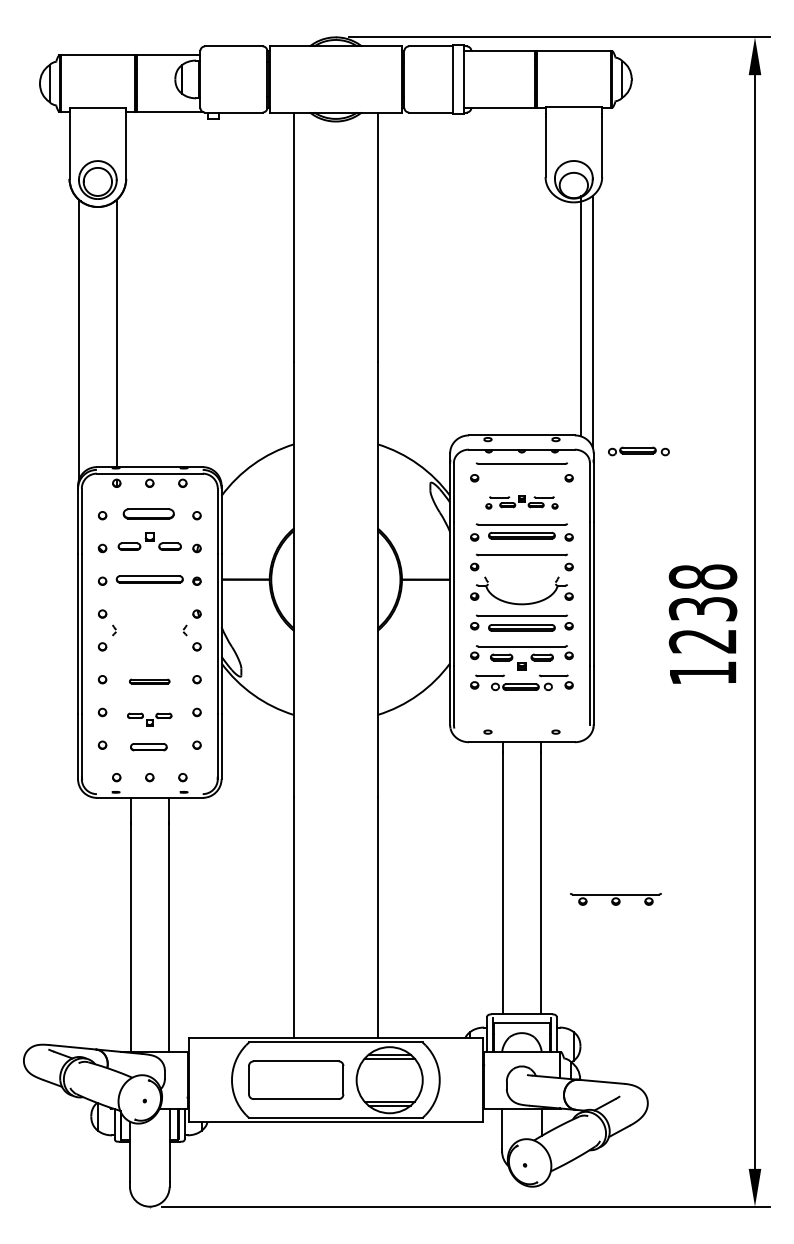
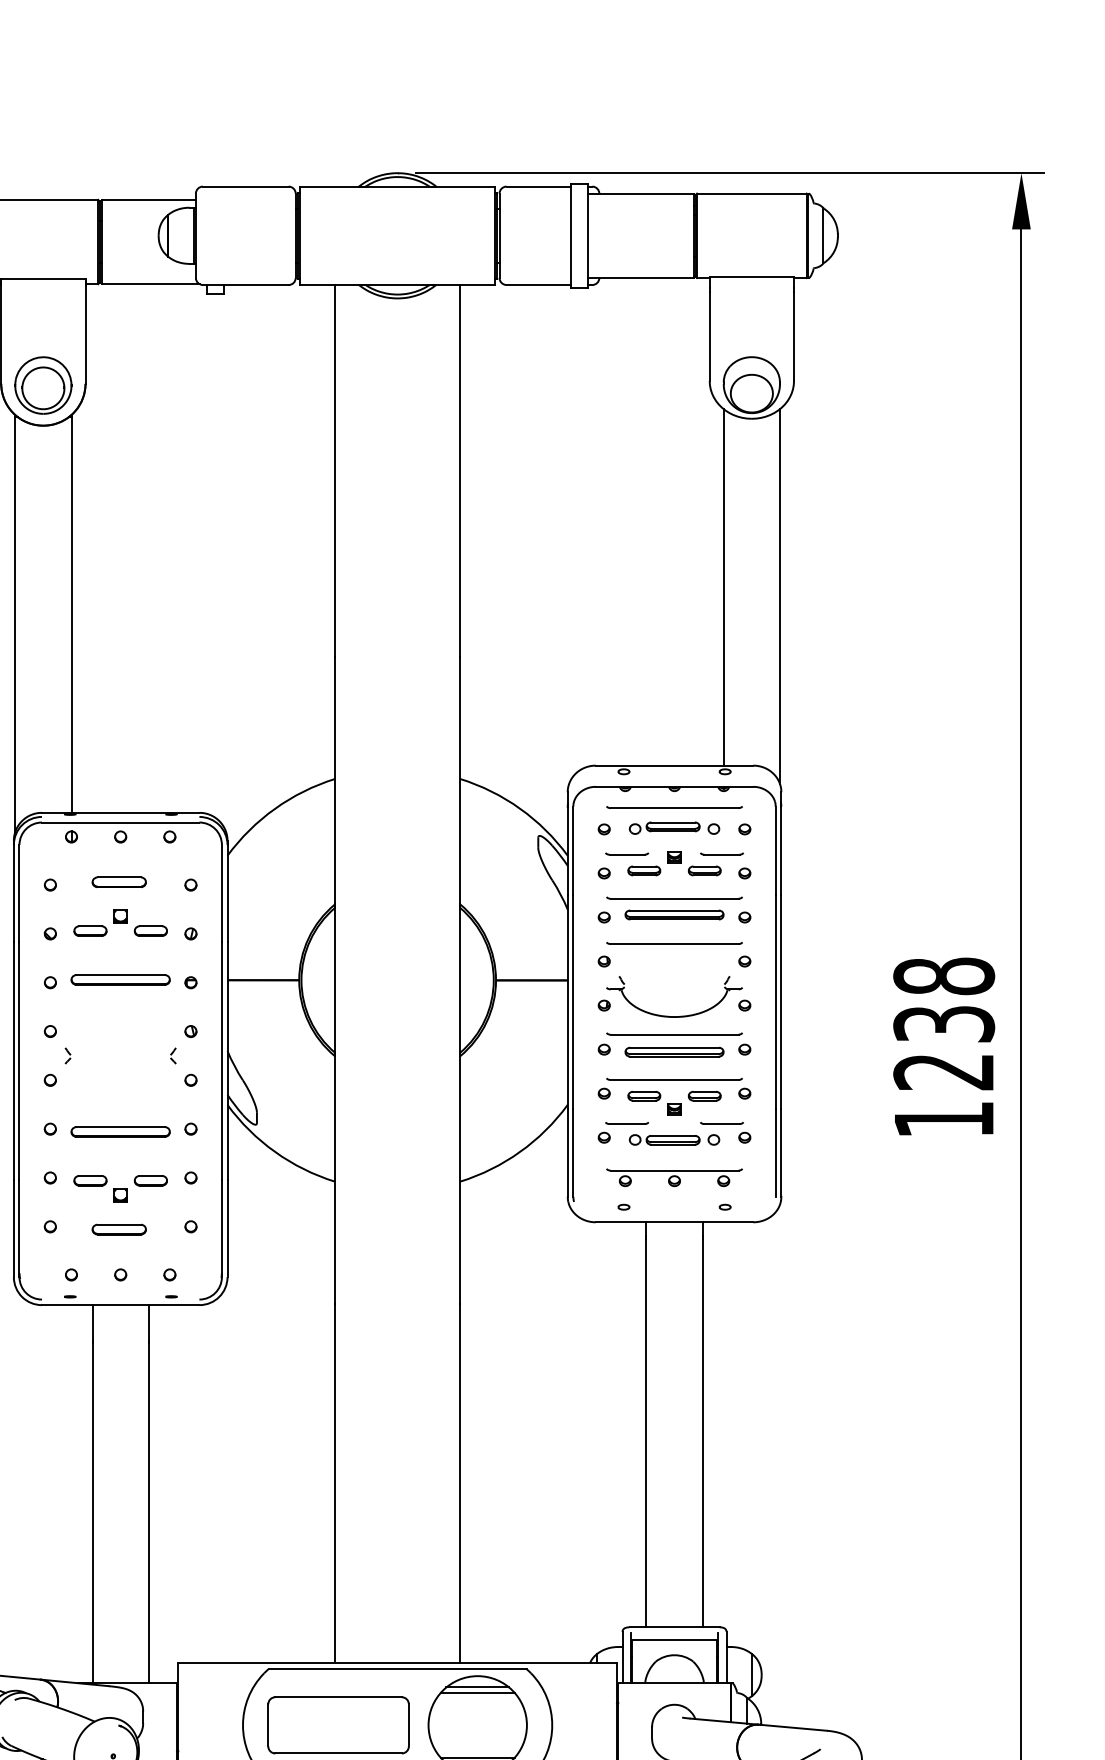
line: (580, 315) -> (723, 587), moved
part: (638, 451) -> (673, 828), moved
part: (521, 502) -> (673, 865), size x1.43
part: (148, 513) -> (118, 881), size x0.71
part: (149, 681) -> (120, 1131), size x1.67
part: (149, 719) -> (120, 1188), size x1.43
part: (615, 899) -> (673, 1178), moved

